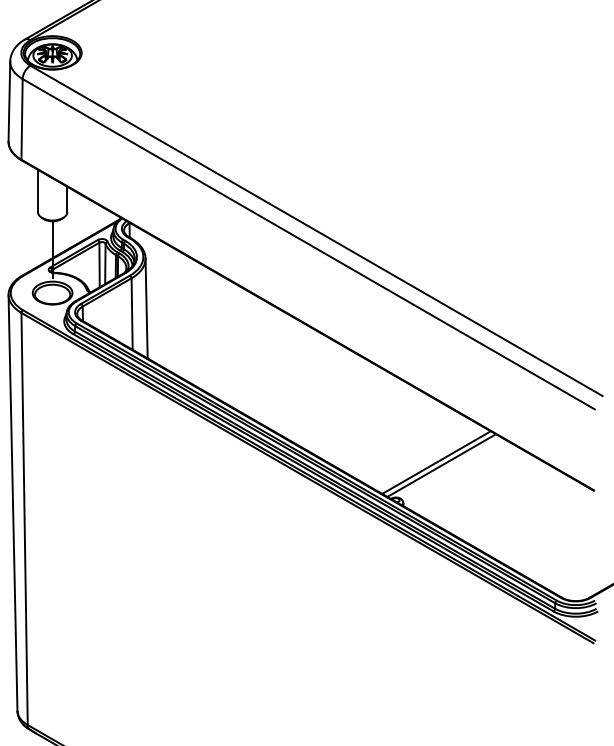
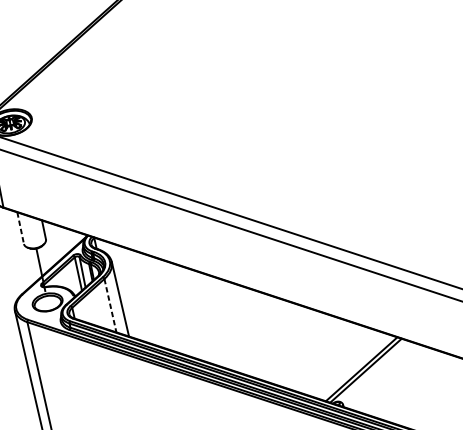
line: (37, 191) -> (20, 228), solid -> dashed
line: (132, 314) -> (110, 305), solid -> dashed

